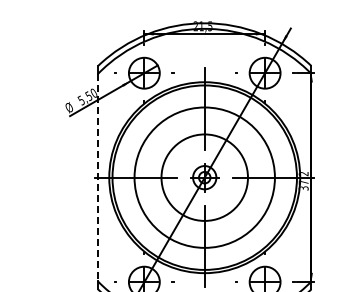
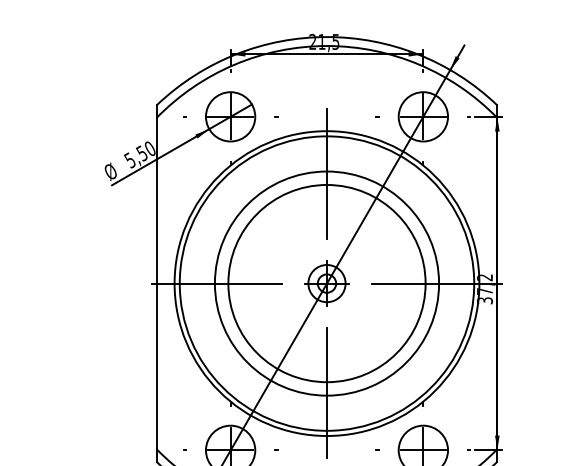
line: (98, 177) -> (157, 283), dashed -> solid
circle: (204, 177) -> (326, 283), size x1.43

